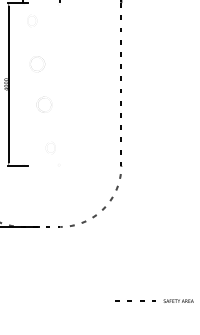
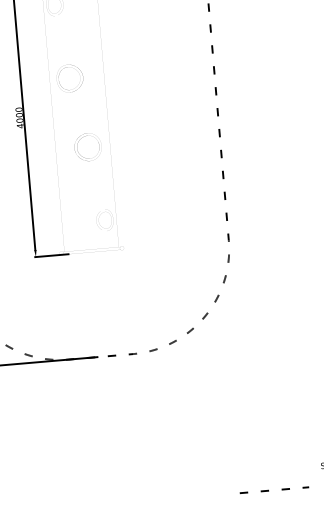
line: (131, 300) -> (267, 490), moved

